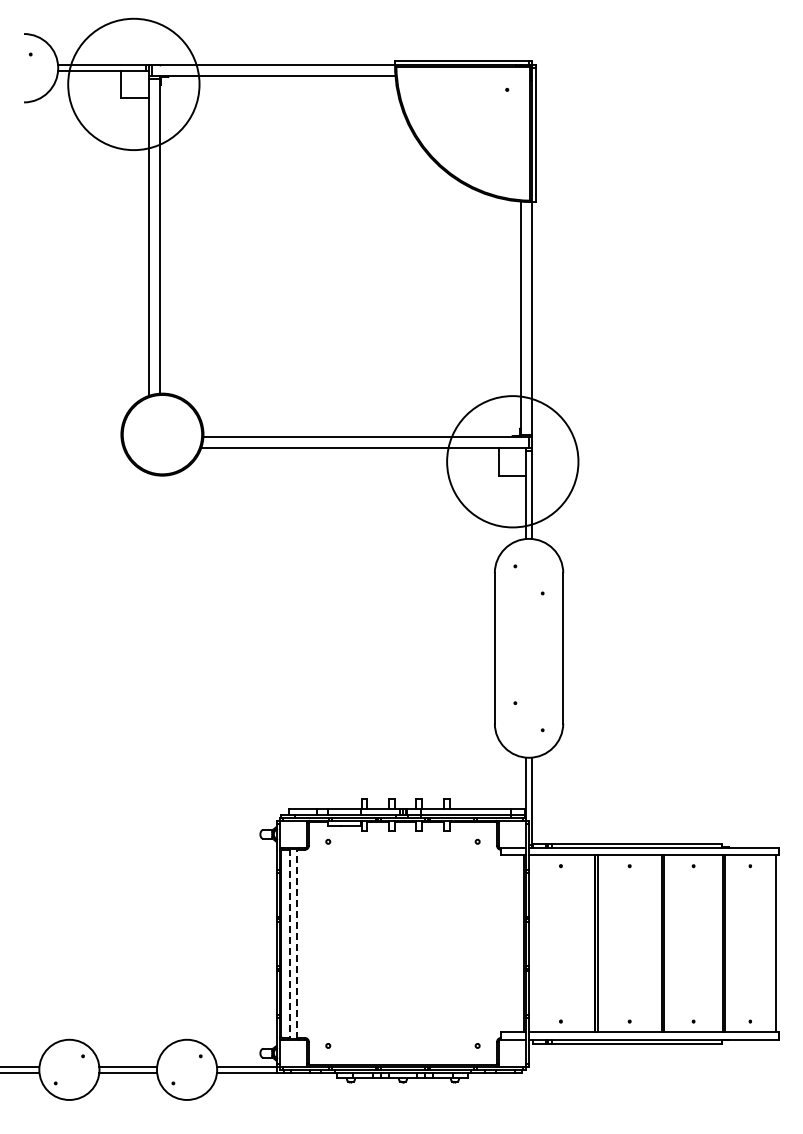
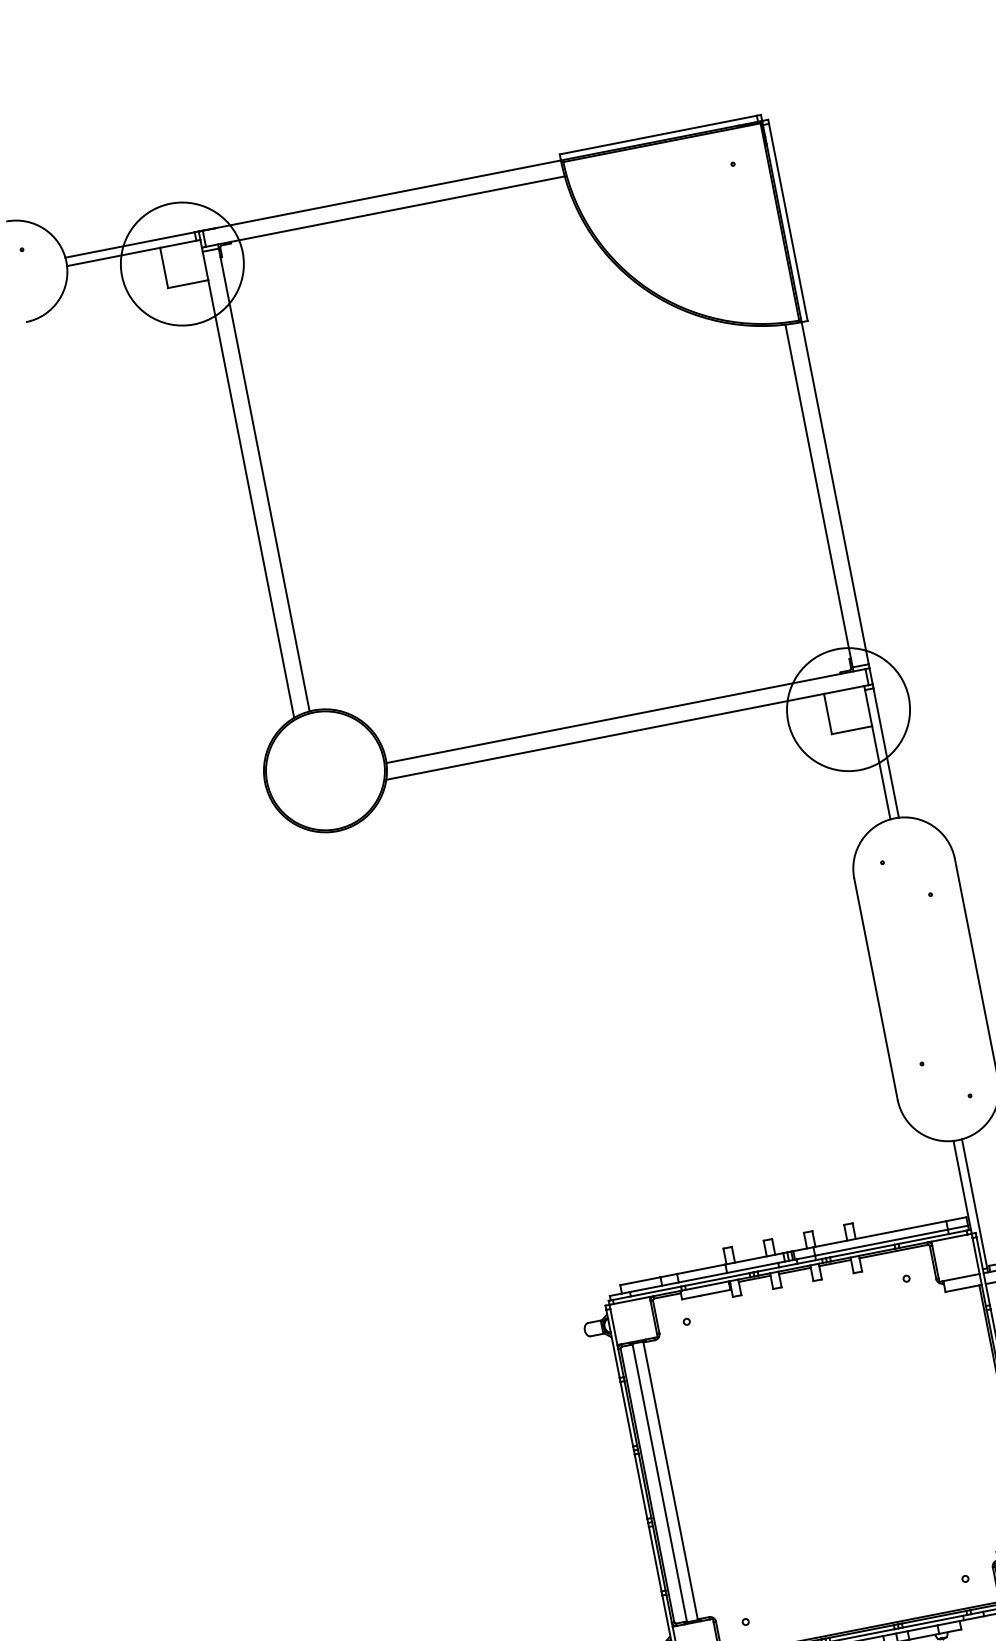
circle: (133, 84) -> (181, 264), size x0.62
circle: (512, 461) -> (848, 709), size x0.62
line: (289, 943) -> (659, 1482), dashed -> solid
line: (297, 943) -> (670, 1480), dashed -> solid

